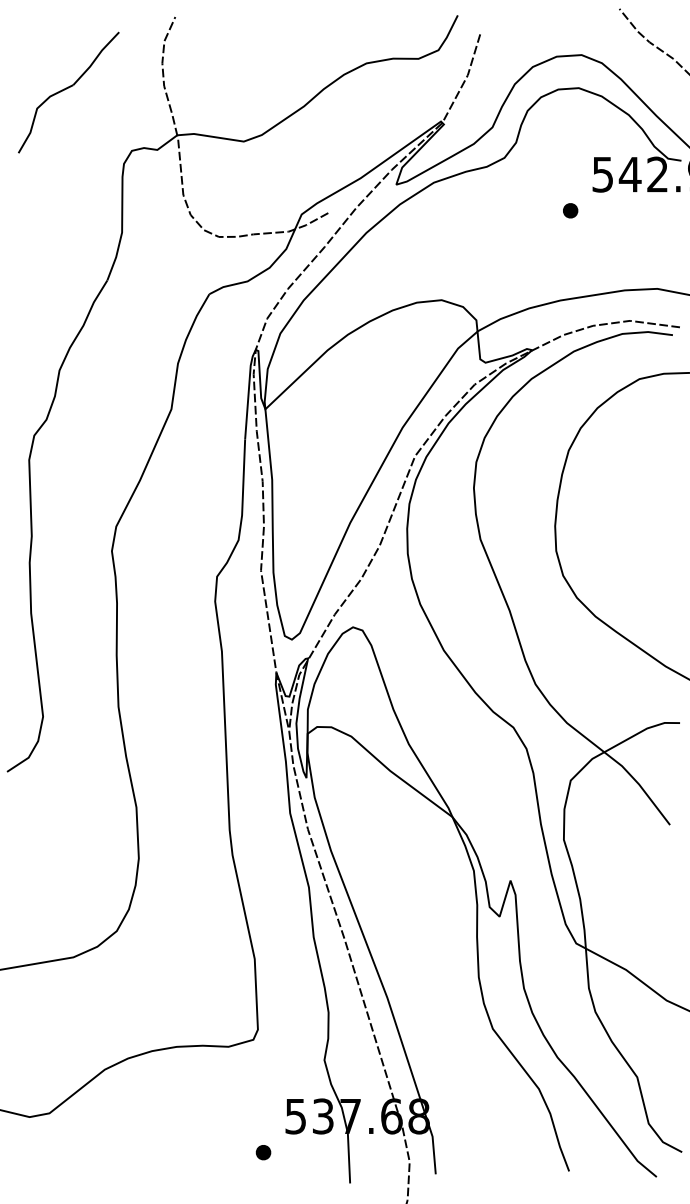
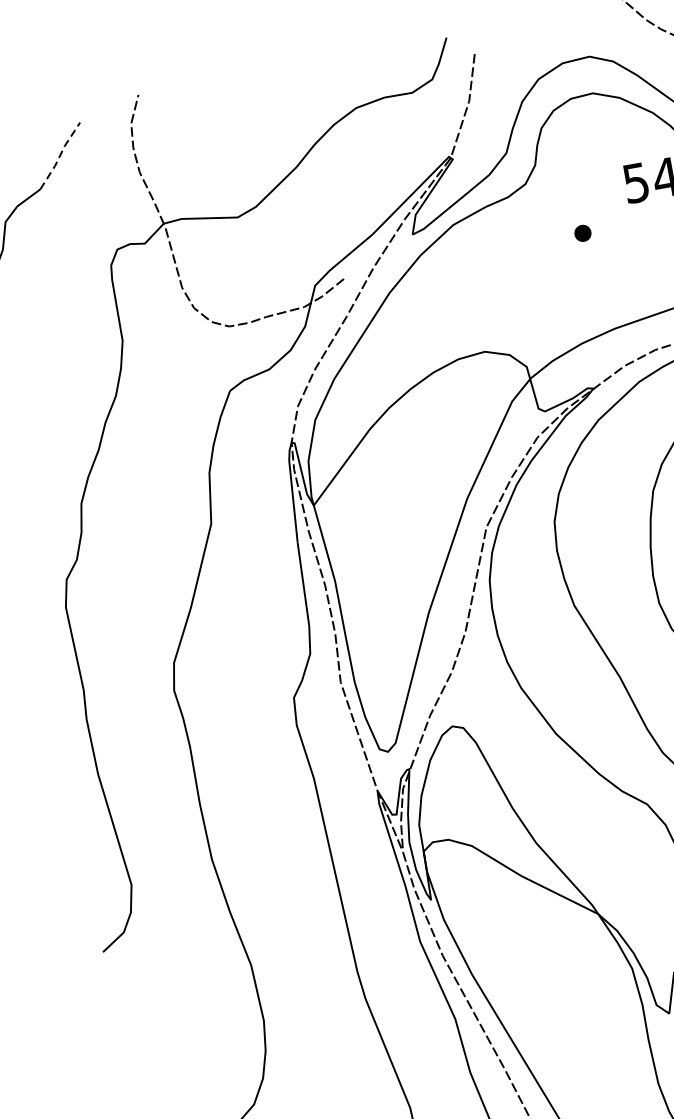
line: (96, 58) -> (60, 155), solid -> dashed
part: (570, 210) -> (582, 233), moved

